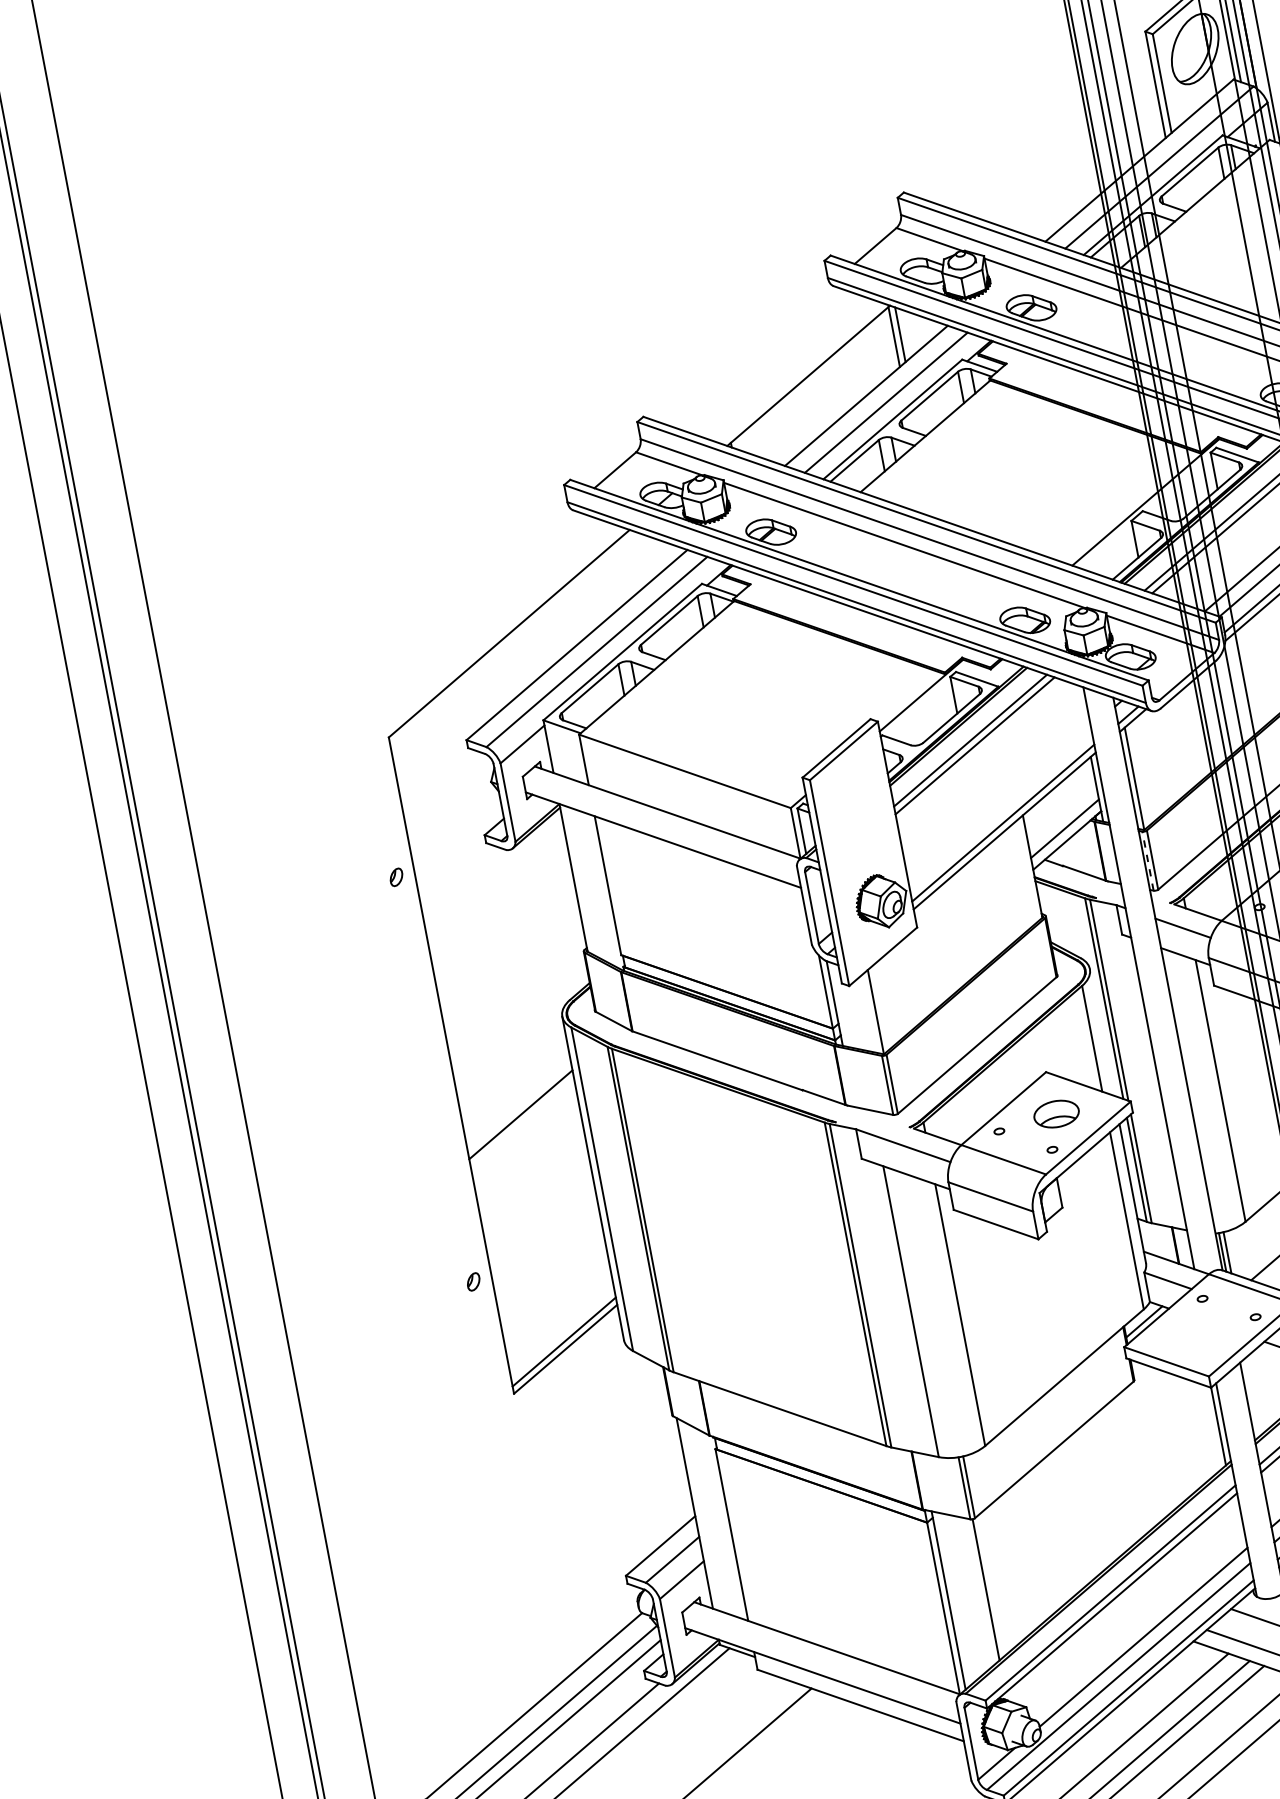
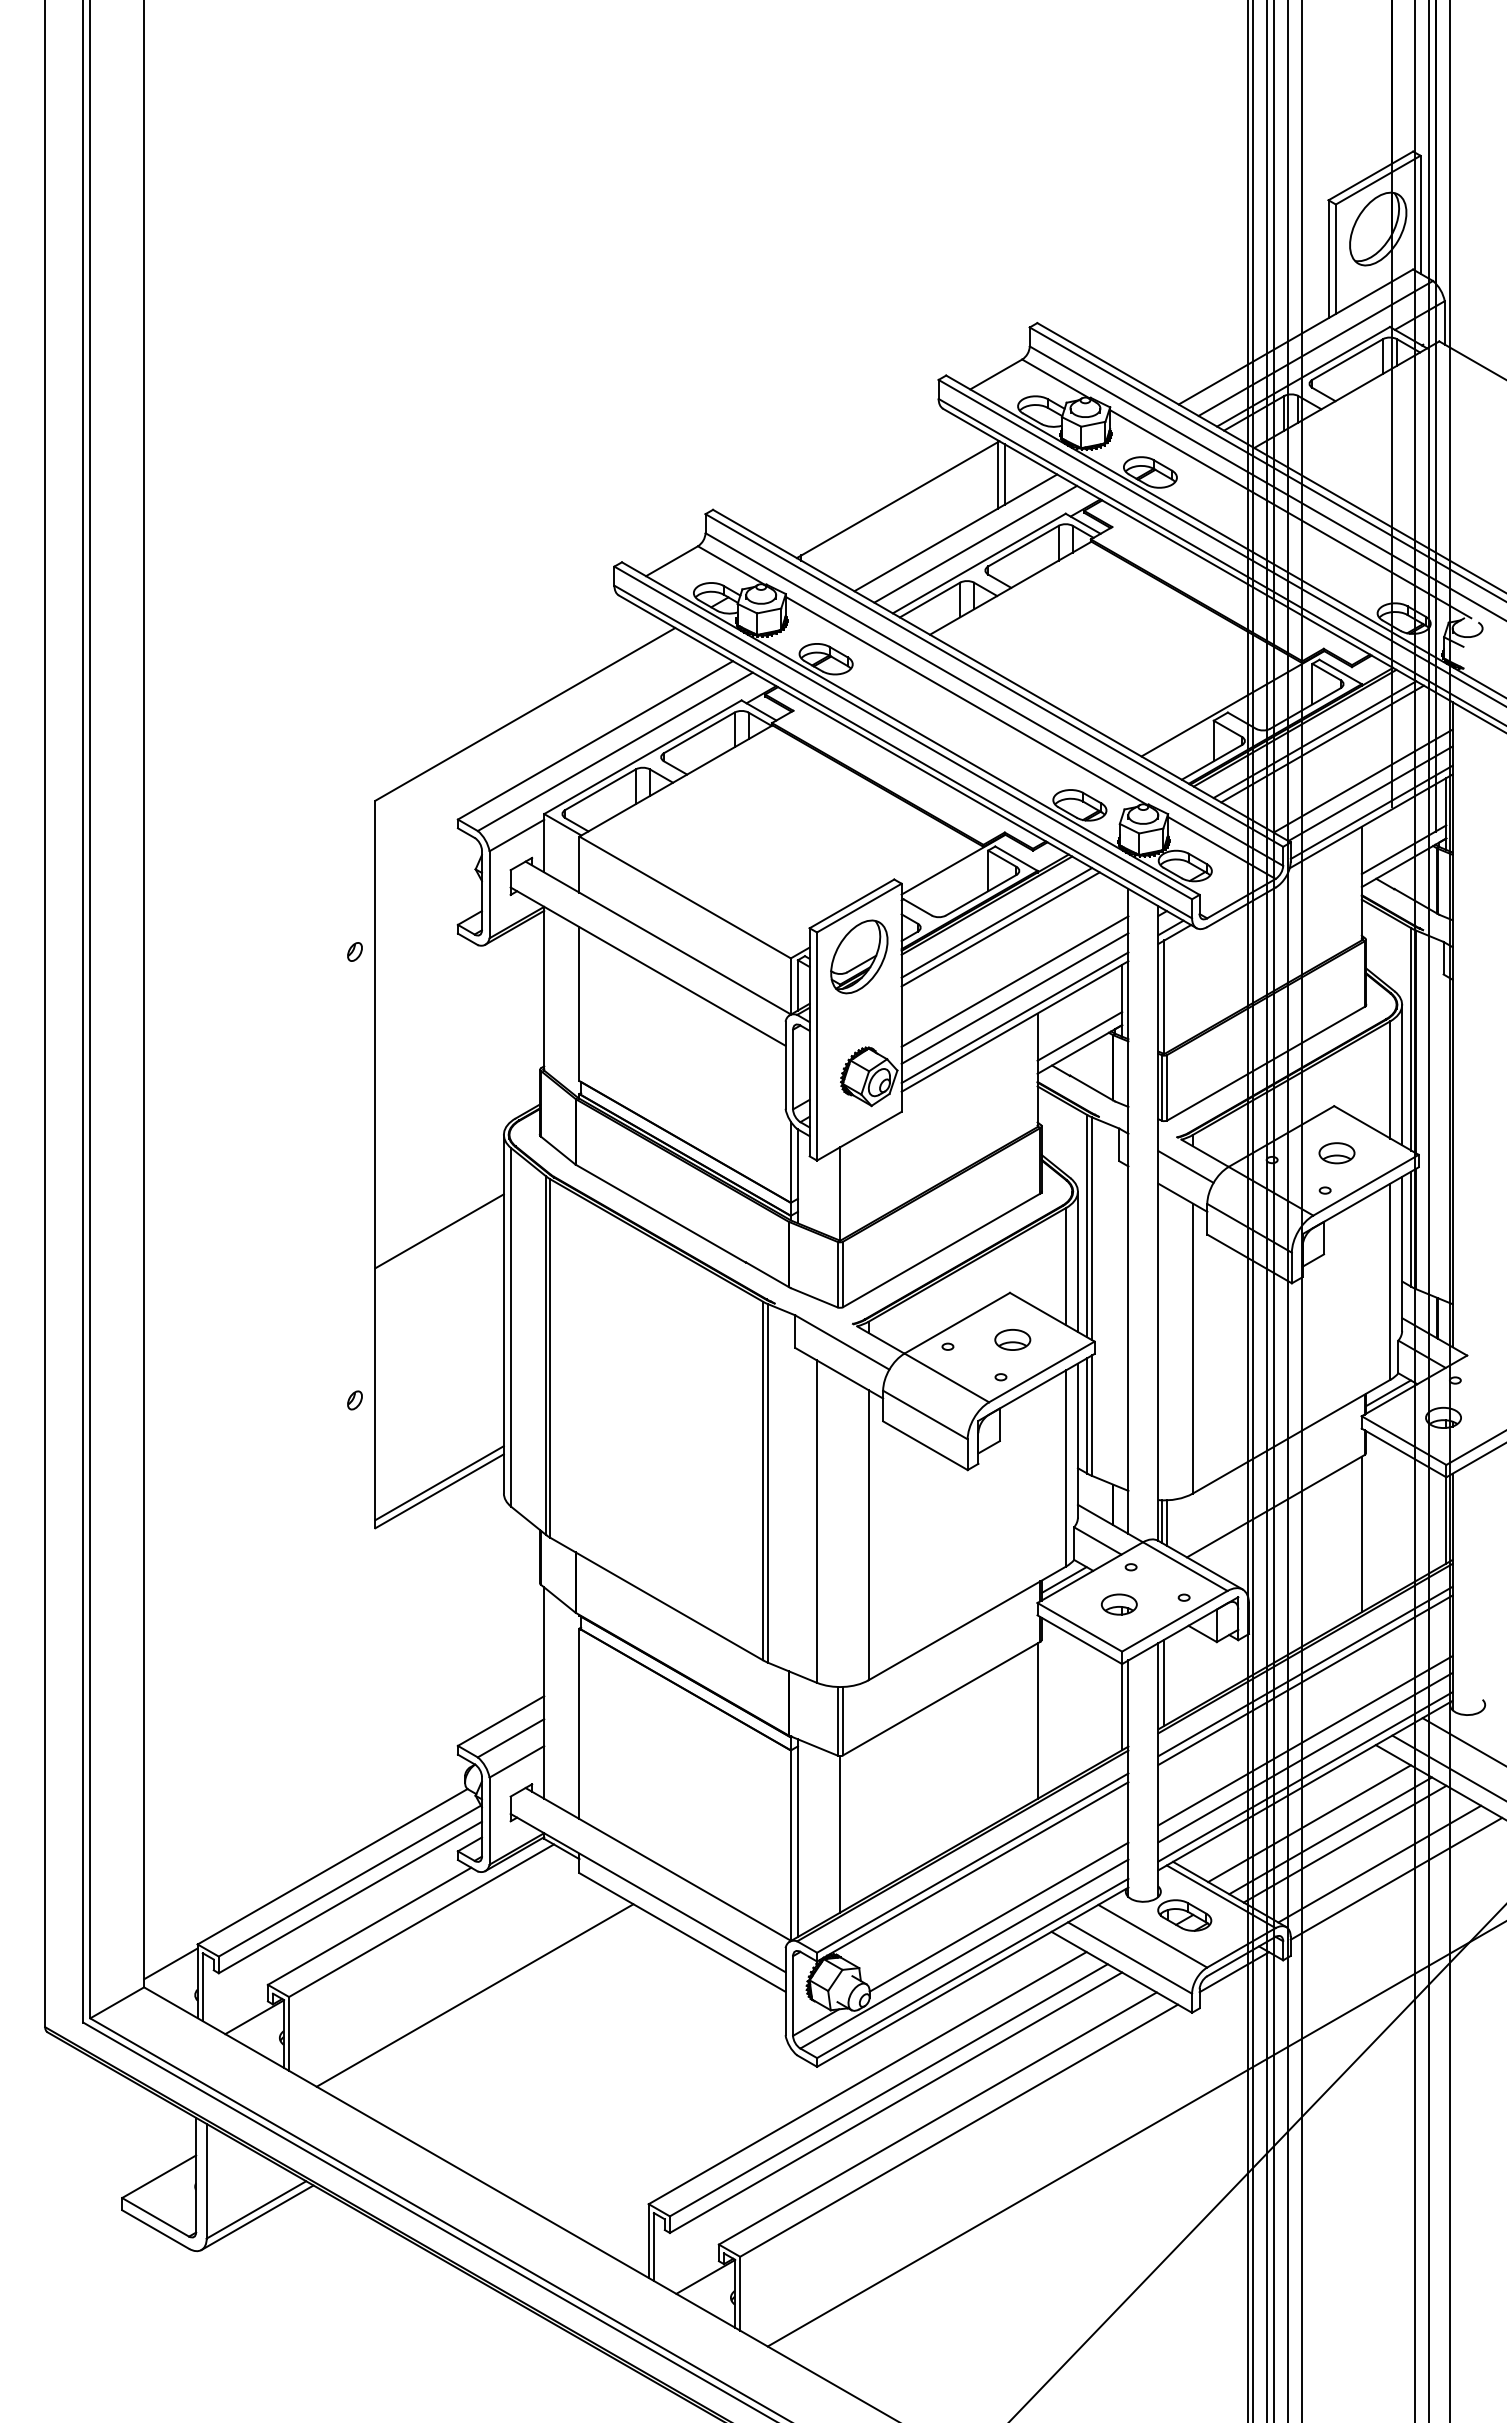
line: (996, 790) -> (1014, 981), added
part: (852, 794) -> (859, 956), added
line: (999, 805) -> (1014, 998), added
line: (1148, 861) -> (1162, 1088), dashed -> solid
line: (1101, 1032) -> (1077, 1261), added
part: (1056, 1113) -> (1012, 1339), size x0.71
part: (1197, 1334) -> (1118, 1604), added
line: (1252, 1397) -> (1164, 1682), added
line: (1144, 1453) -> (1037, 1720), added

